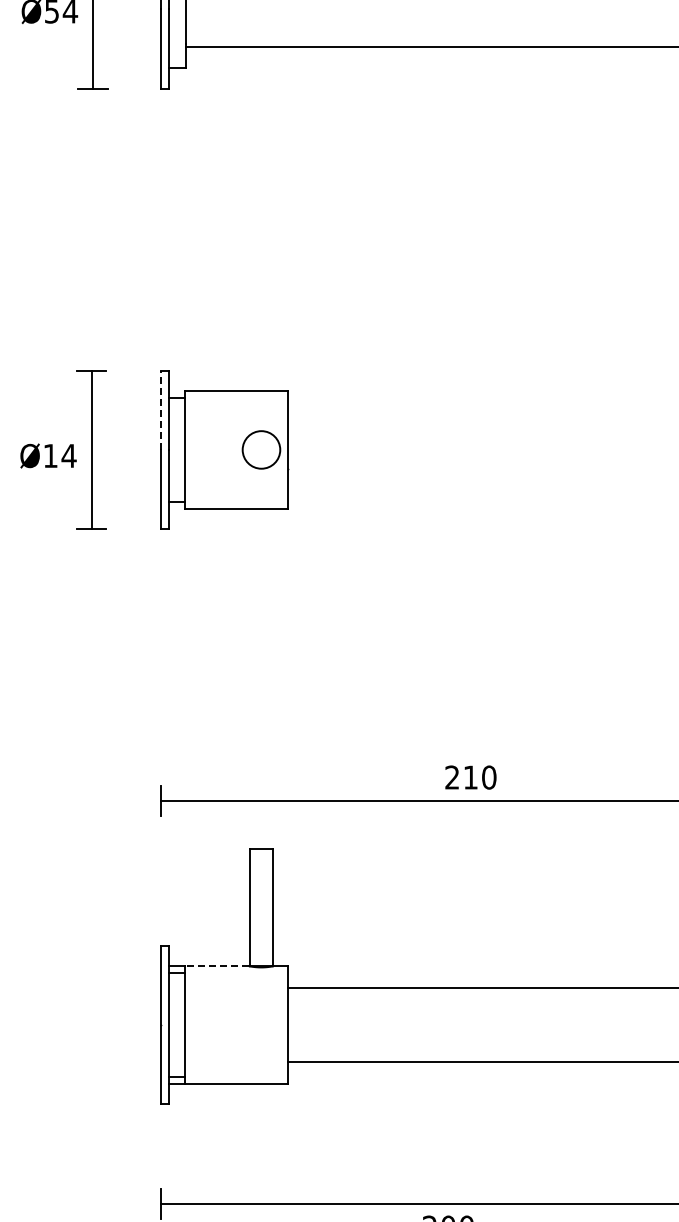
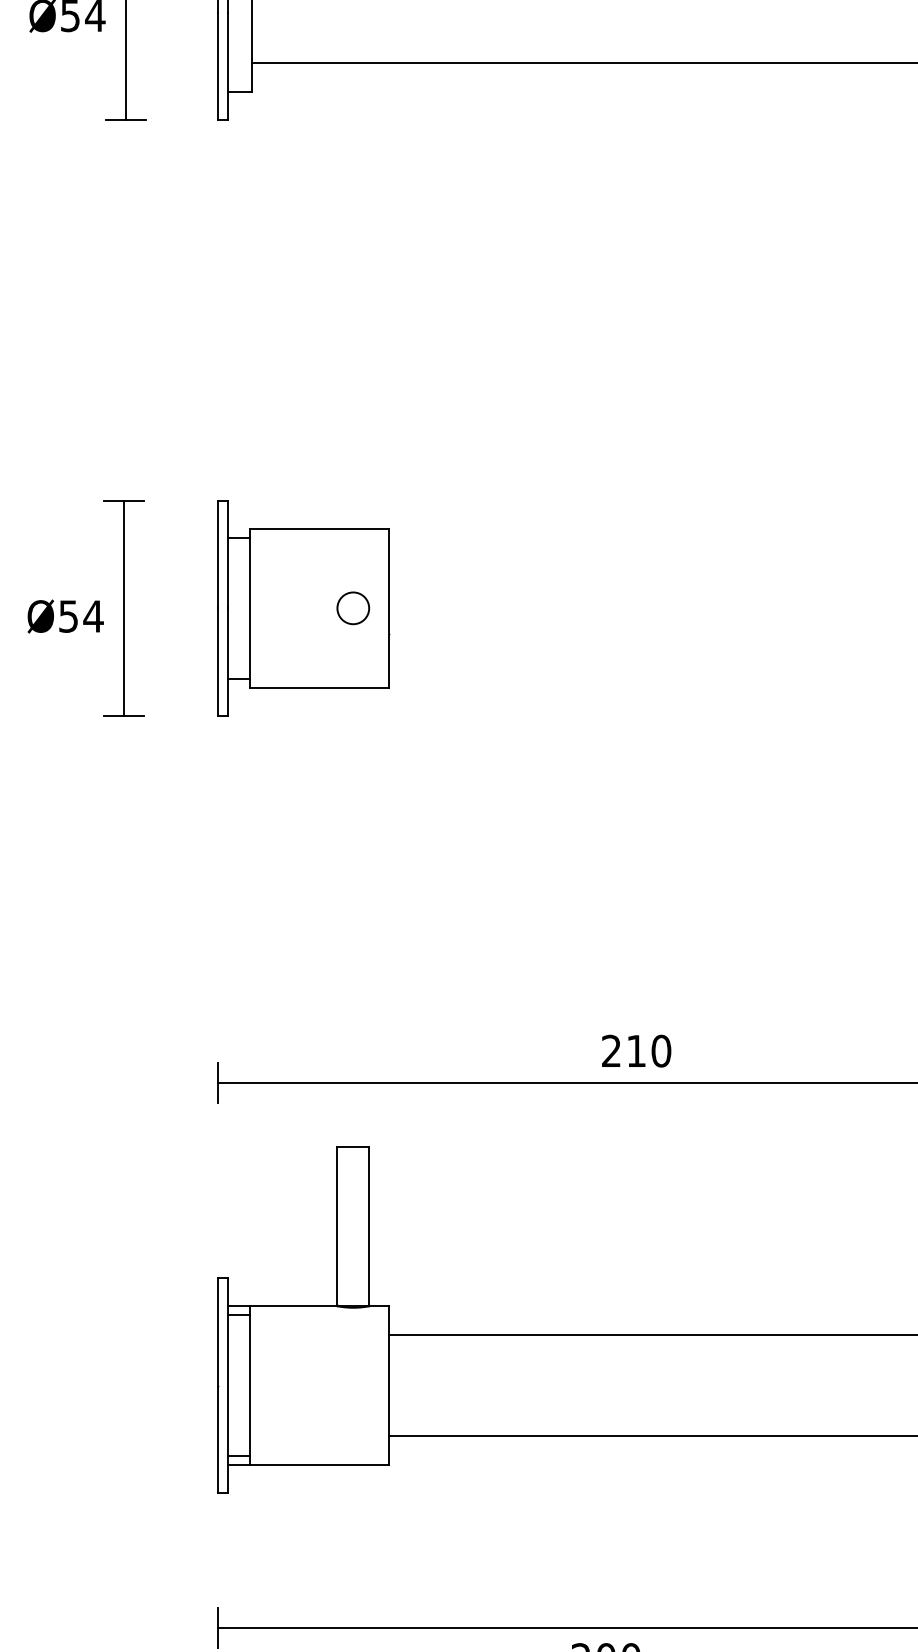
line: (161, 410) -> (218, 555), dashed -> solid
circle: (260, 449) -> (352, 607), size x0.62
text: (50, 456) -> (68, 617), Ø14 -> Ø54
line: (216, 966) -> (292, 1306), dashed -> solid

